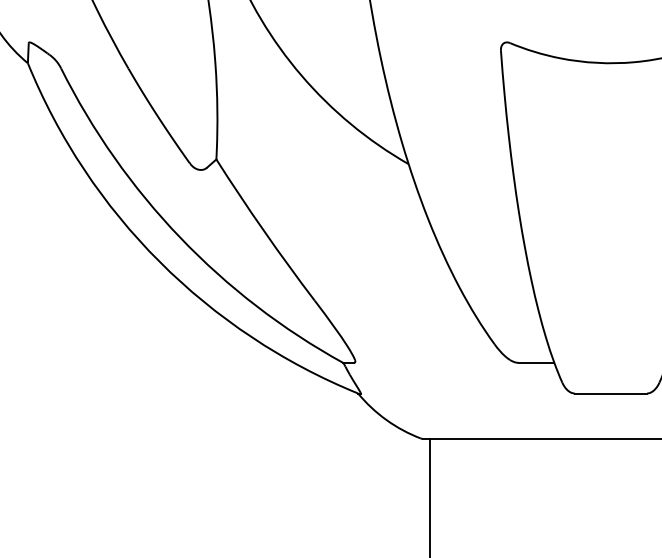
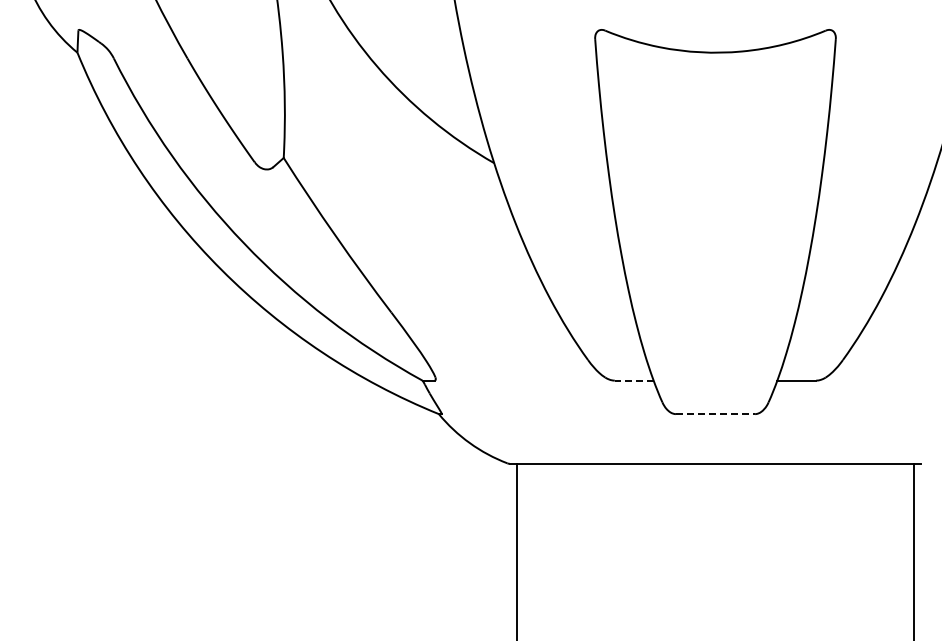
line: (535, 362) -> (633, 380), solid -> dashed
line: (610, 393) -> (715, 414), solid -> dashed

